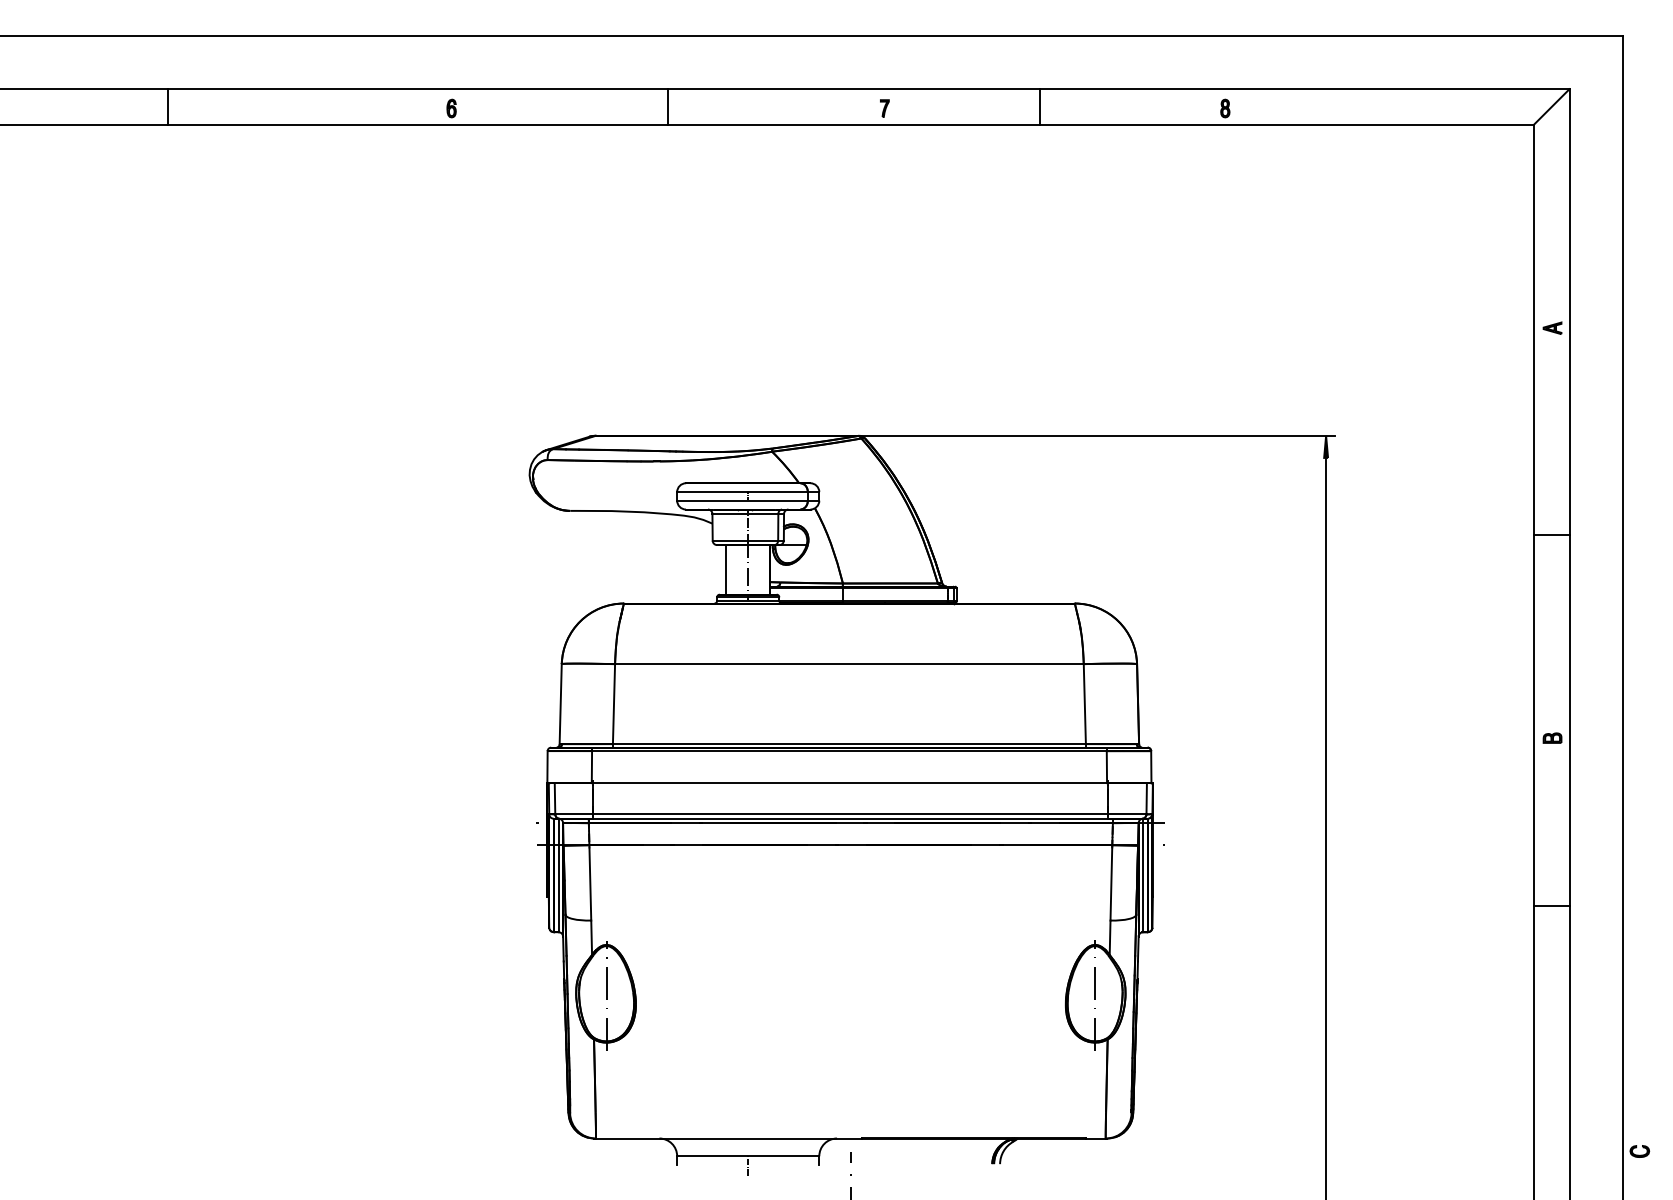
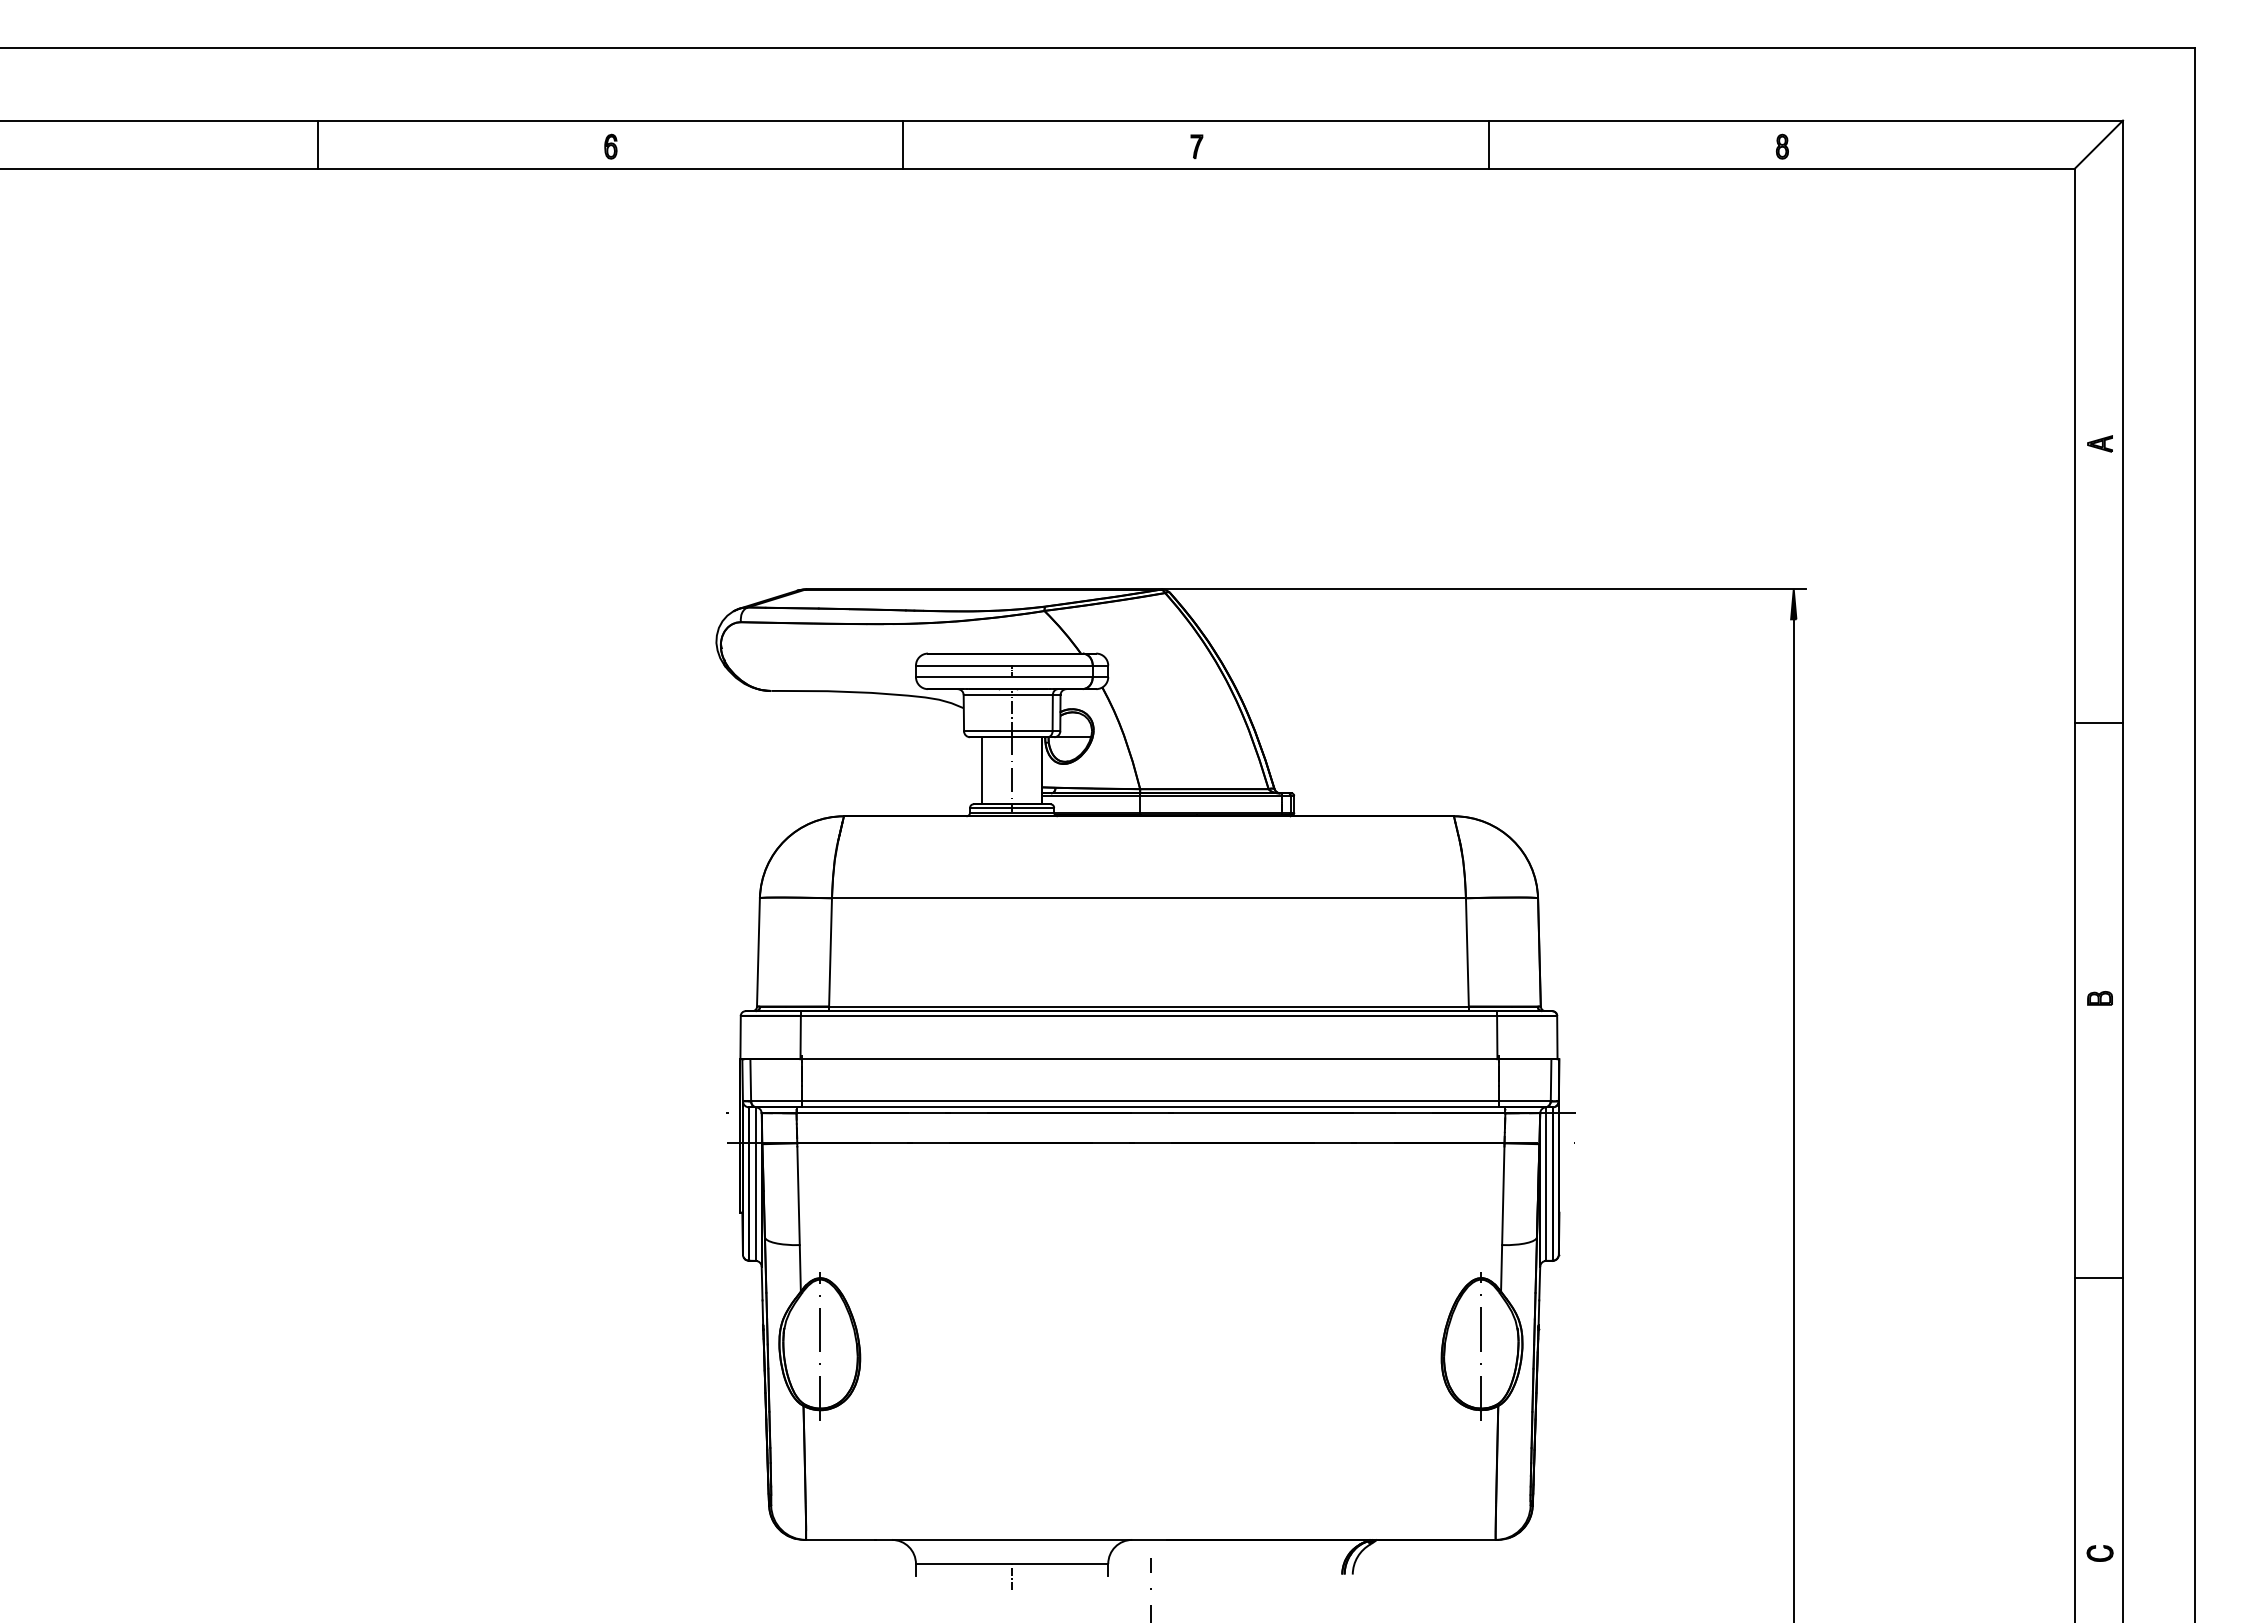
line: (168, 106) -> (317, 144), moved
line: (1039, 106) -> (1489, 144), moved
part: (1225, 108) -> (1782, 146), moved
line: (1551, 906) -> (2098, 1278), moved
part: (1639, 1151) -> (2099, 1553), moved

